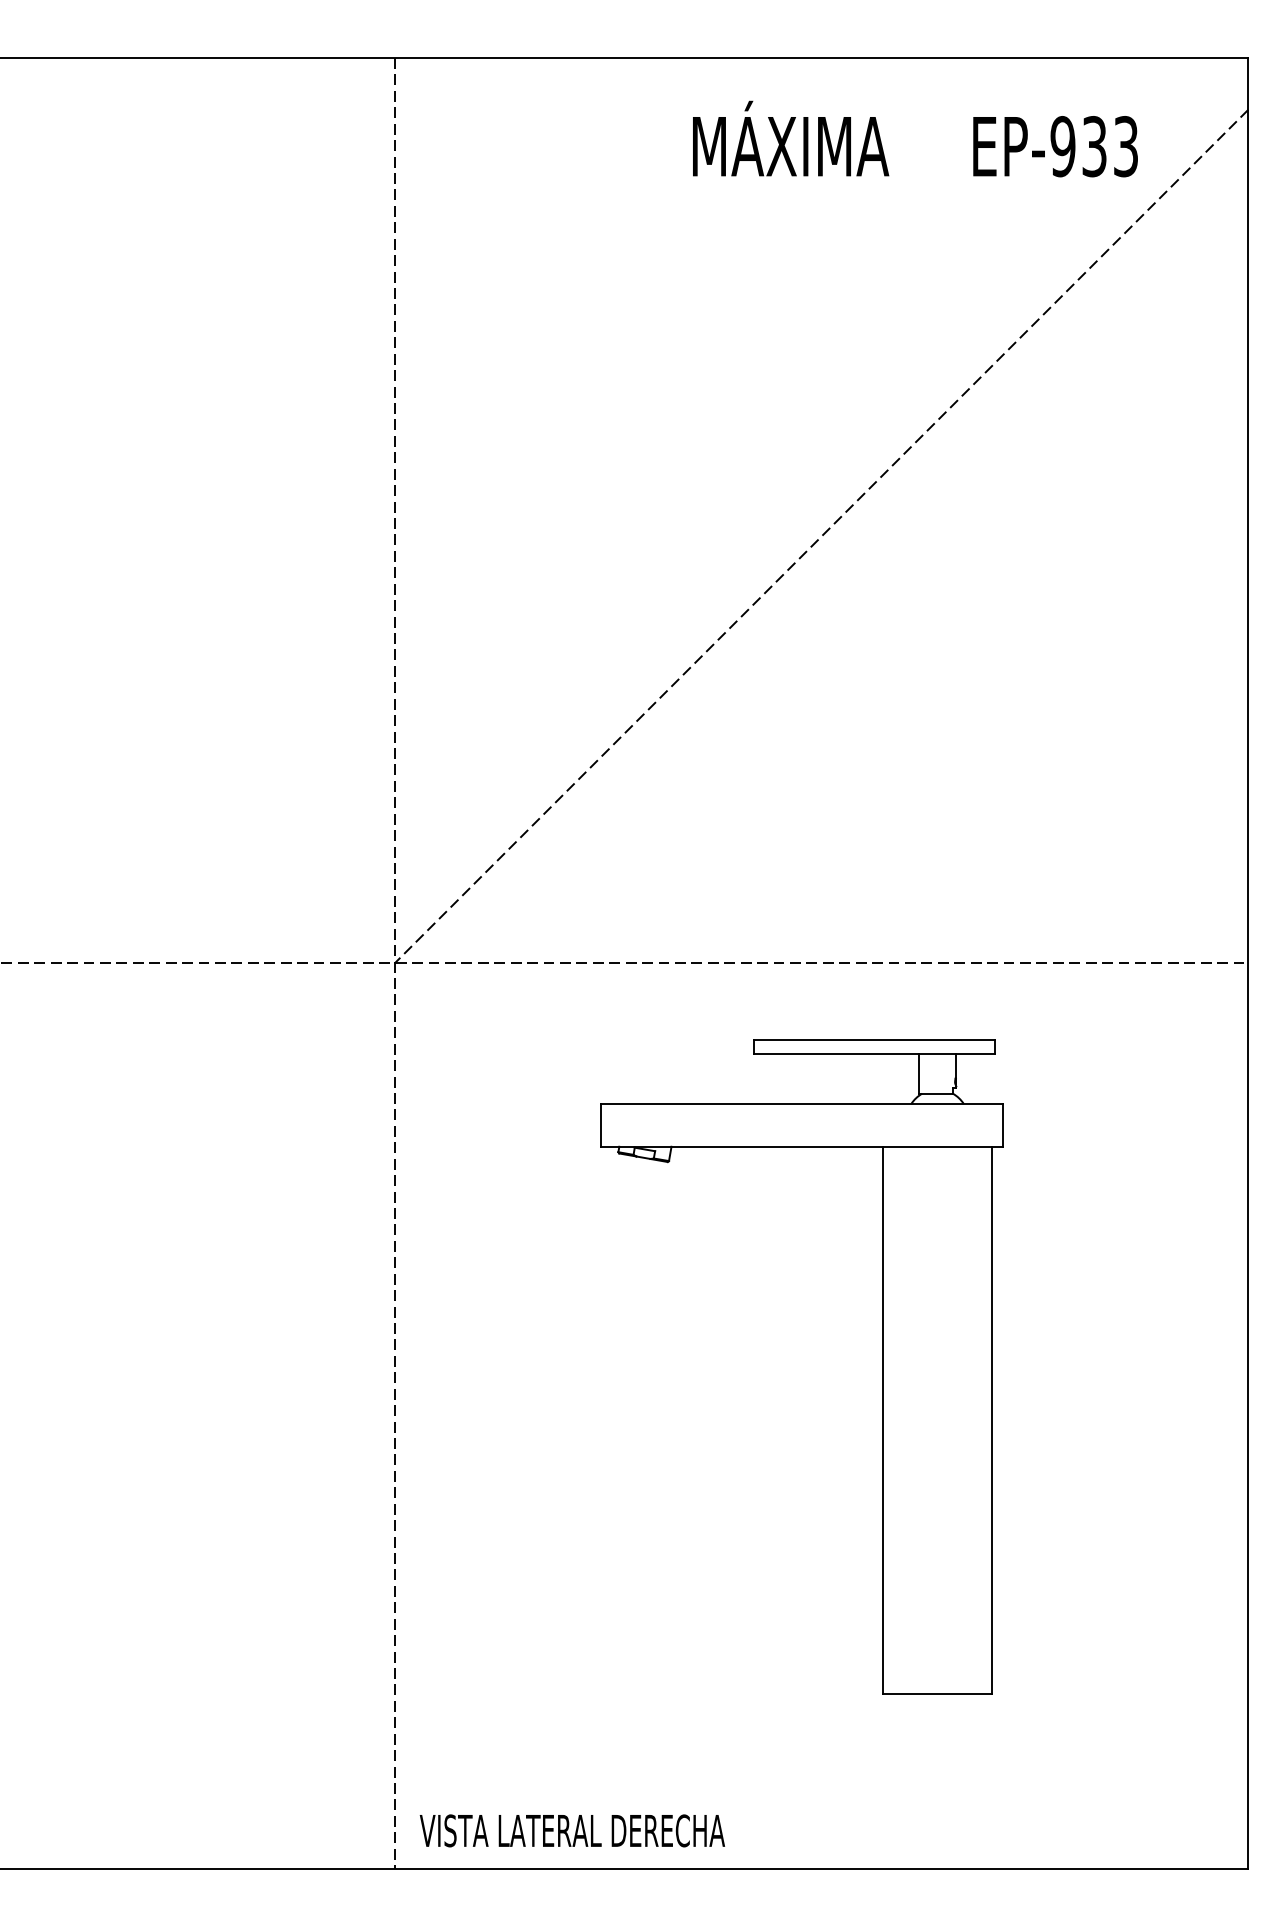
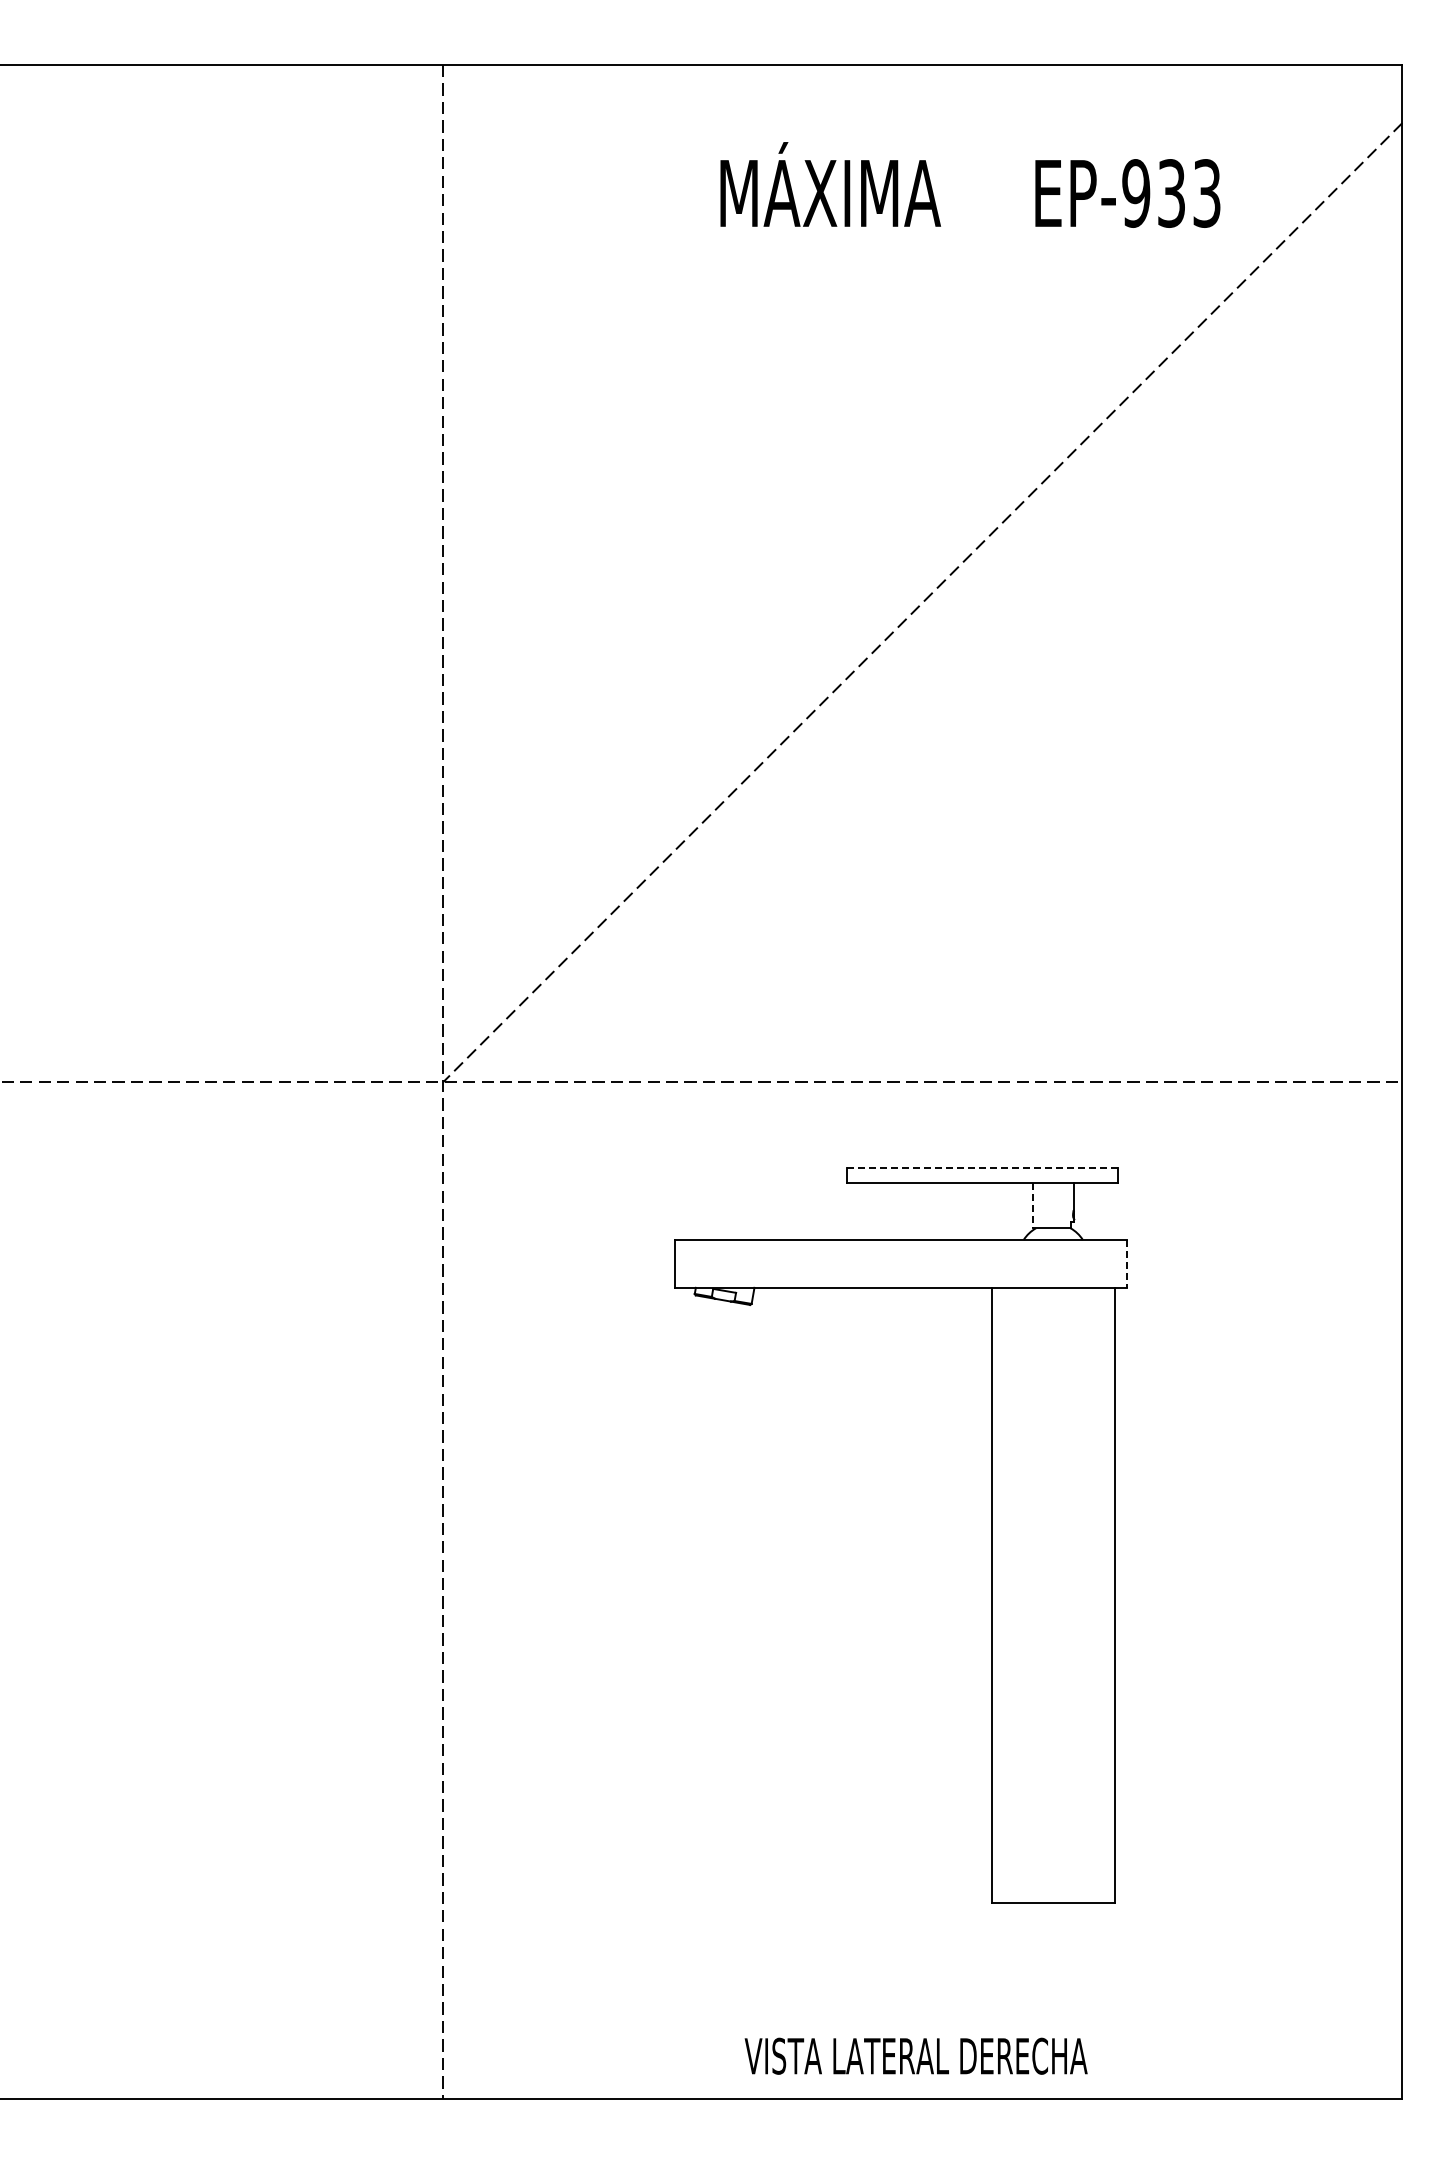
text: (915, 138) -> (970, 184), moved
line: (875, 1040) -> (983, 1168), solid -> dashed
line: (919, 1074) -> (1032, 1206), solid -> dashed
line: (1003, 1125) -> (1127, 1263), solid -> dashed
text: (571, 1830) -> (915, 2055), moved

